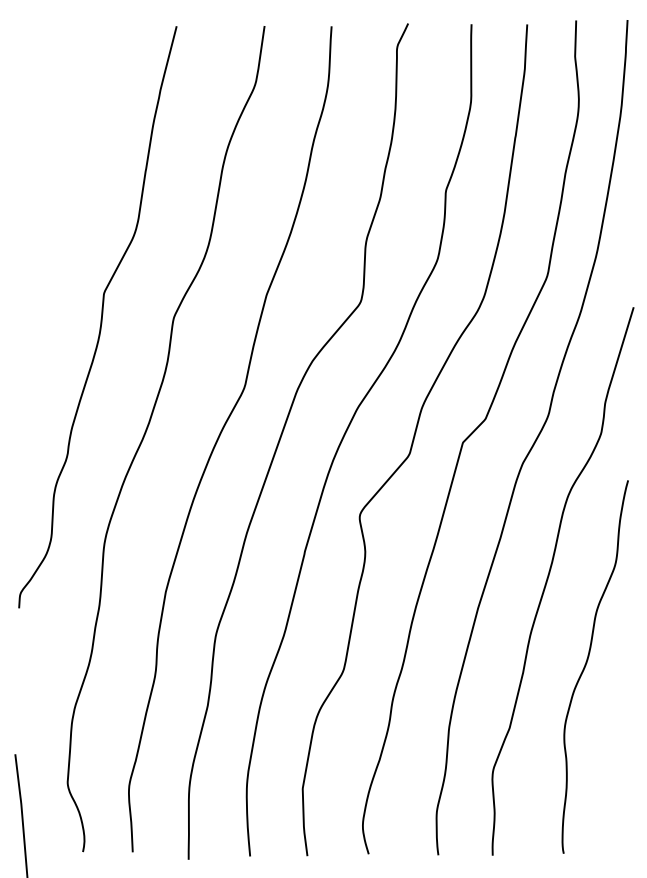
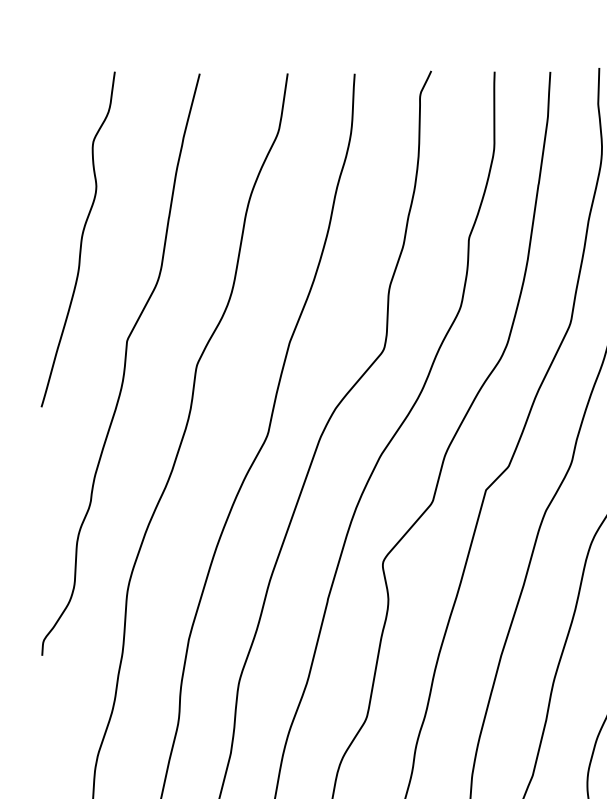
curve: (57, 191) -> (80, 238), added

